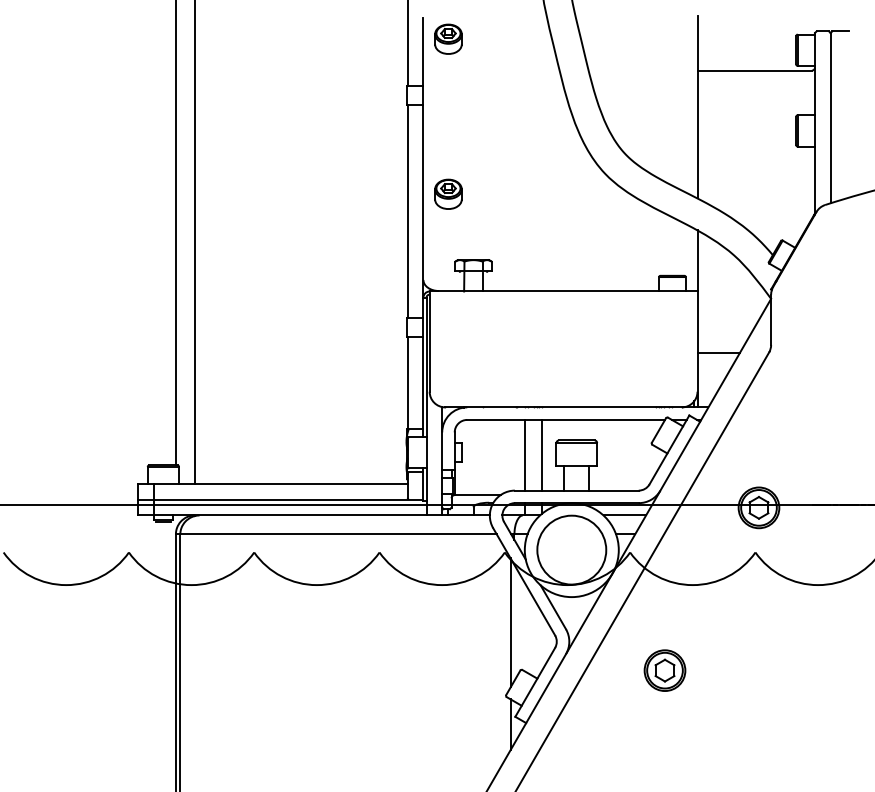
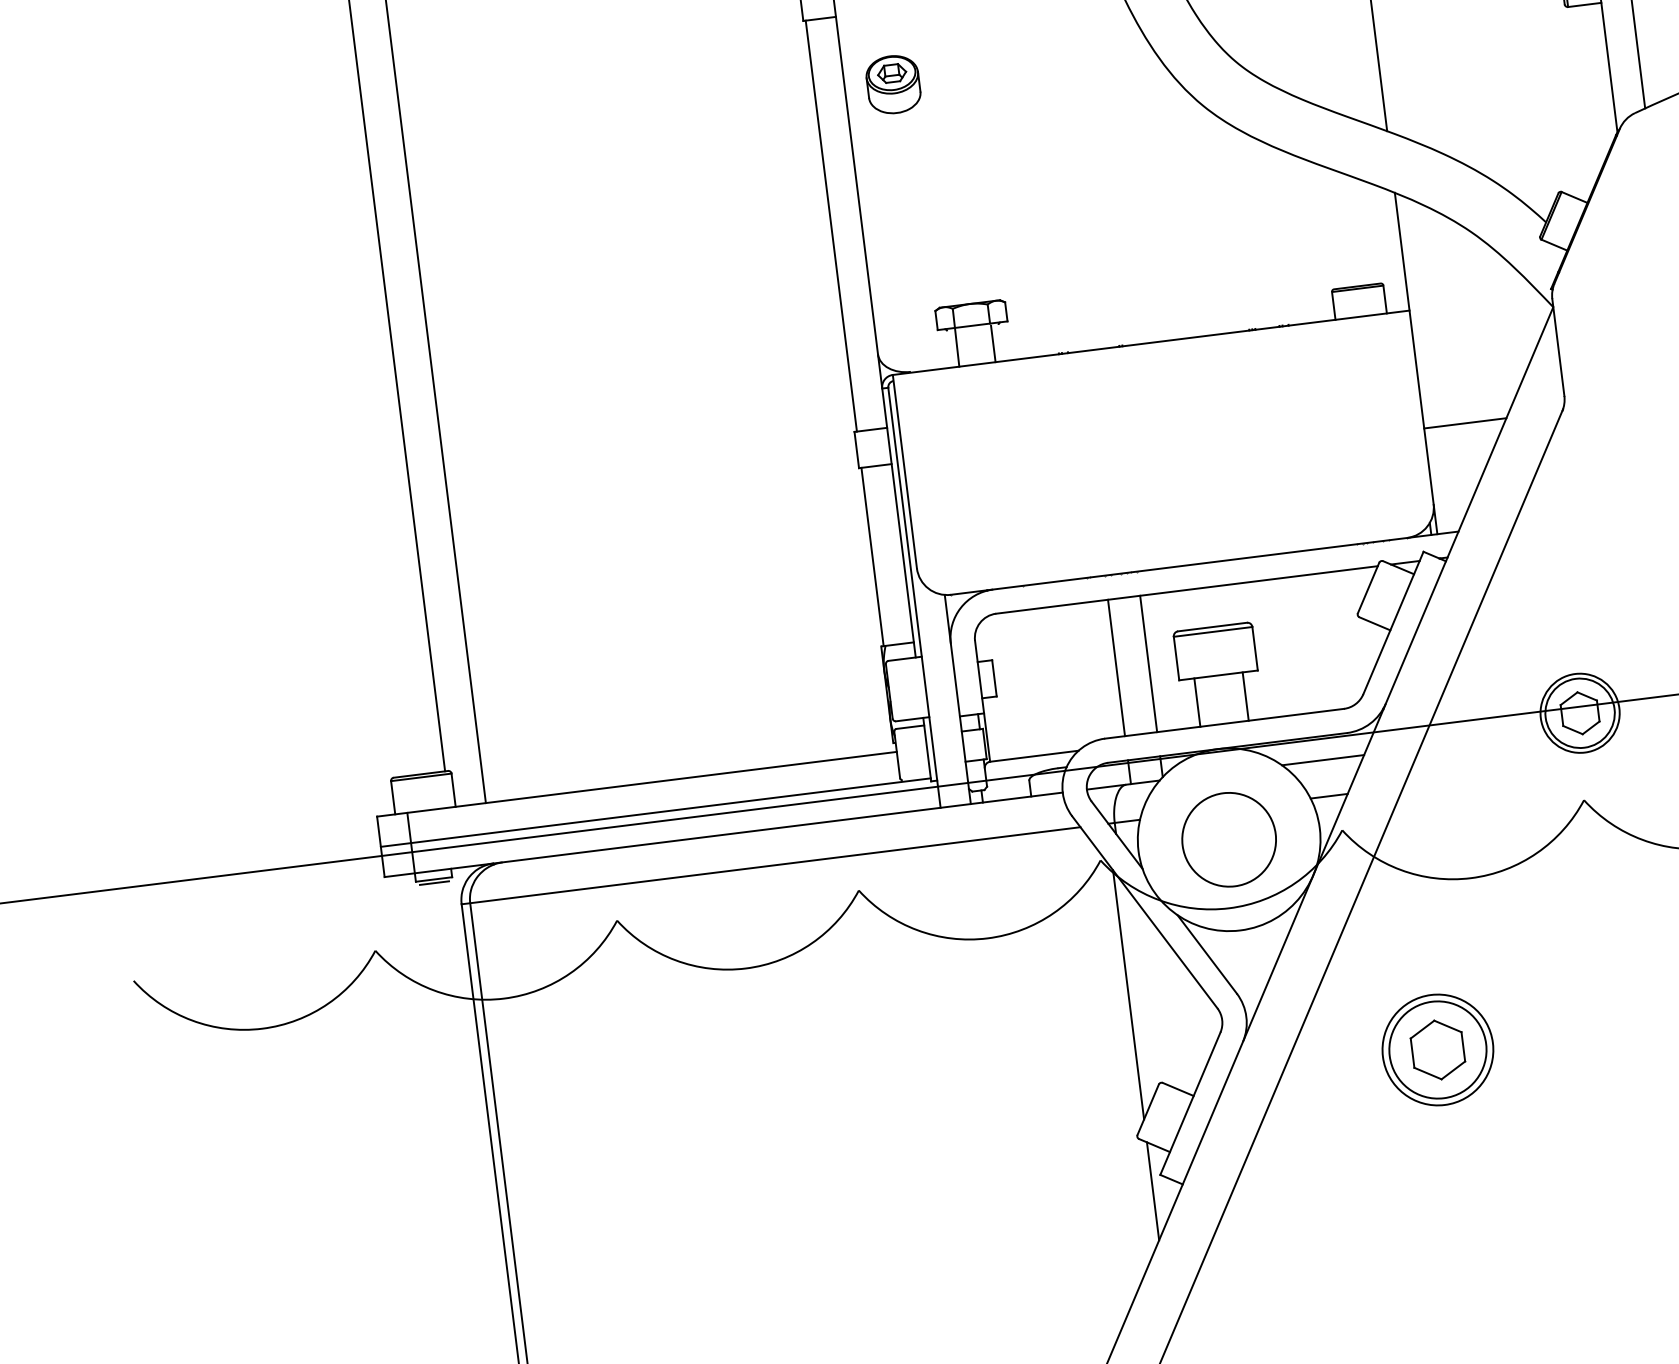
part: (448, 193) -> (893, 83), moved
circle: (571, 549) -> (1228, 838), size x0.7
part: (664, 670) -> (1436, 1049), size x1.4

